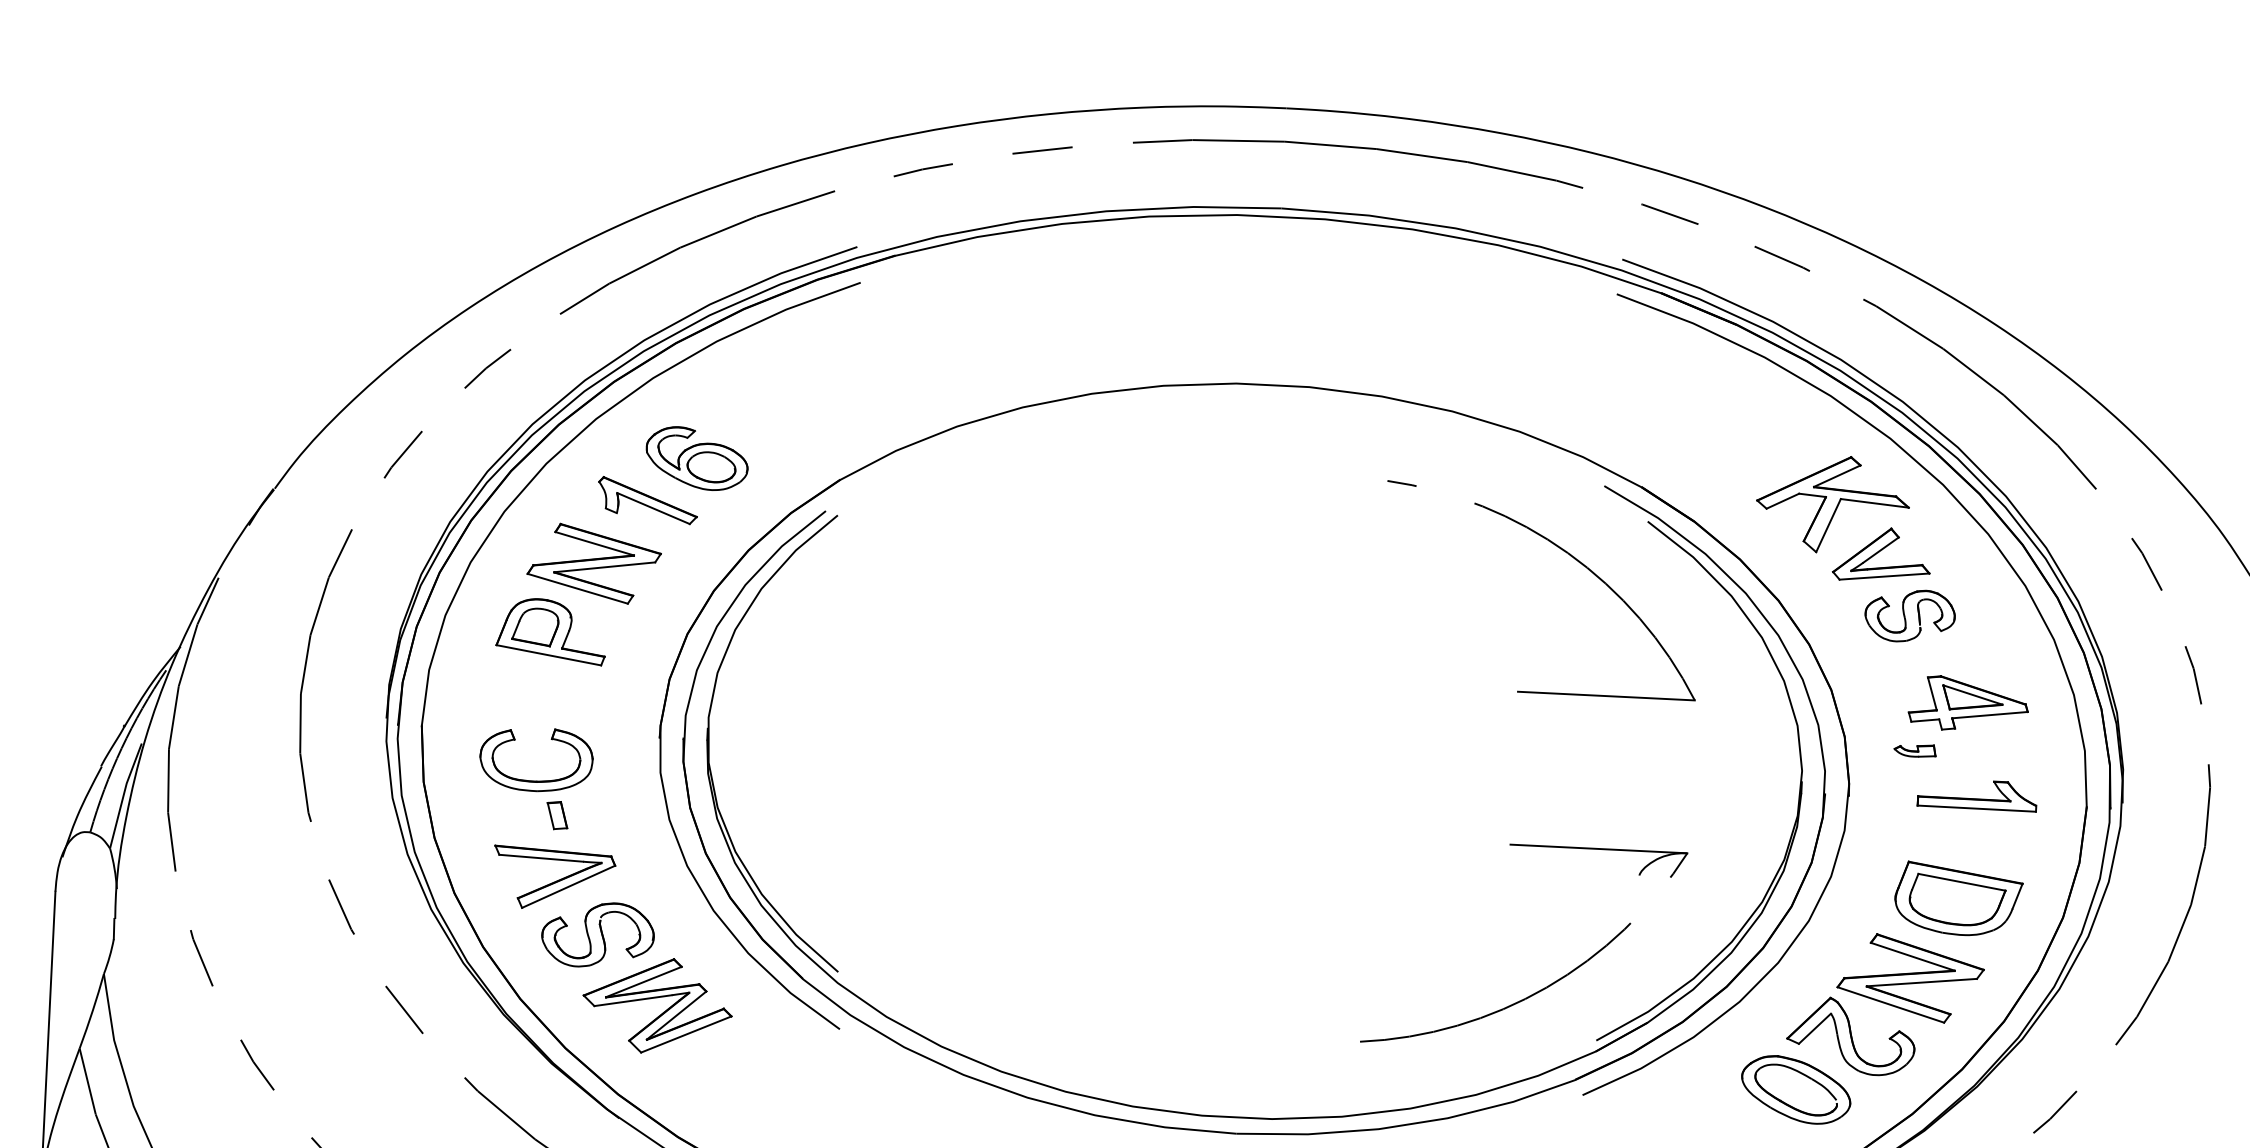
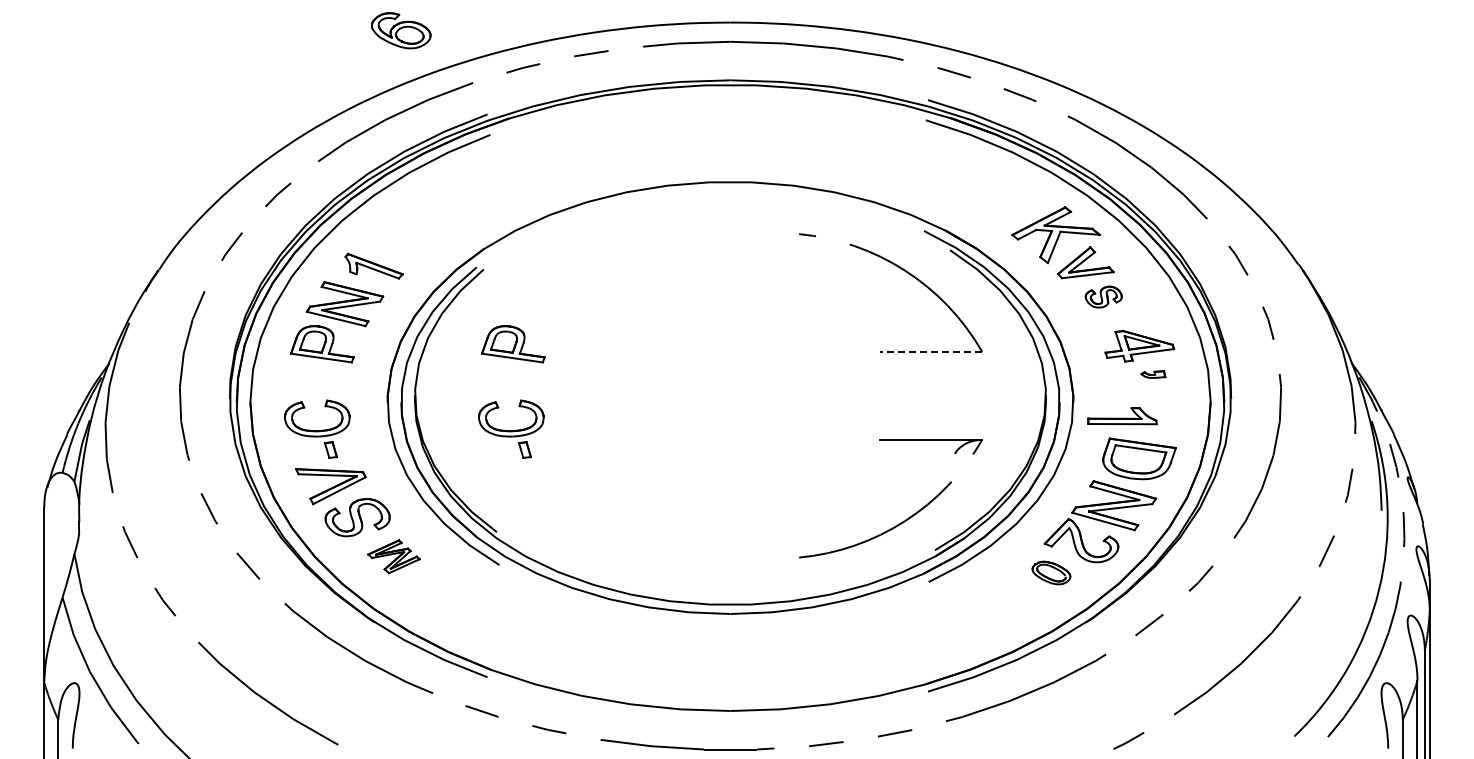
part: (697, 458) -> (401, 30), moved
part: (1909, 614) -> (1103, 296), size x0.7
part: (882, 648) -> (513, 344), added
line: (1607, 695) -> (931, 351), solid -> dashed
part: (1915, 750) -> (1153, 374), moved
part: (872, 793) -> (511, 428), added
part: (1977, 795) -> (1122, 416), moved
part: (656, 1005) -> (393, 556), size x0.6
part: (1796, 1088) -> (1051, 572), size x0.6

